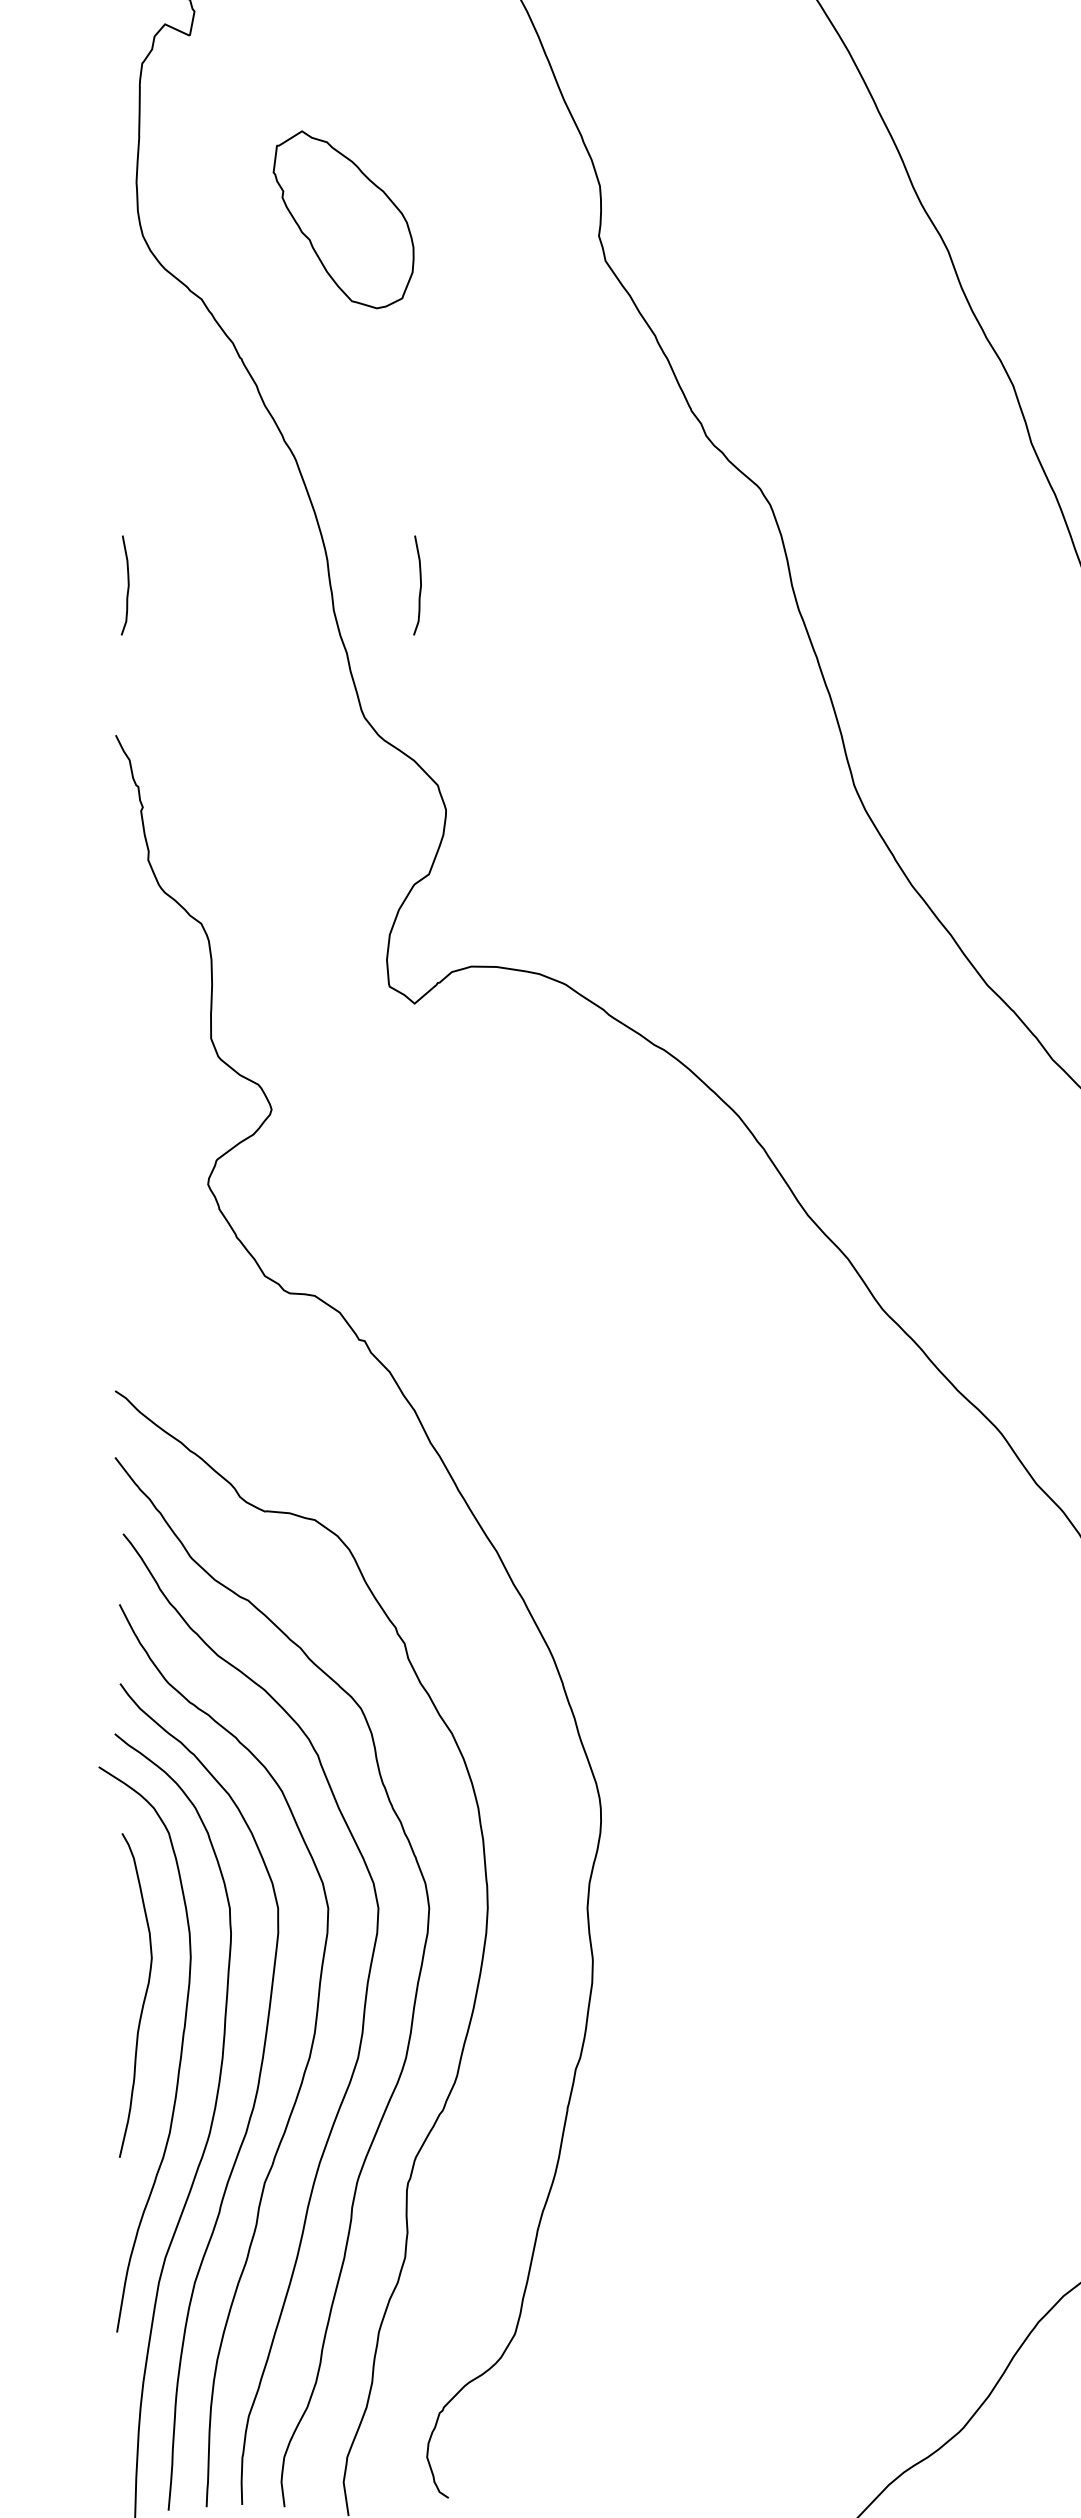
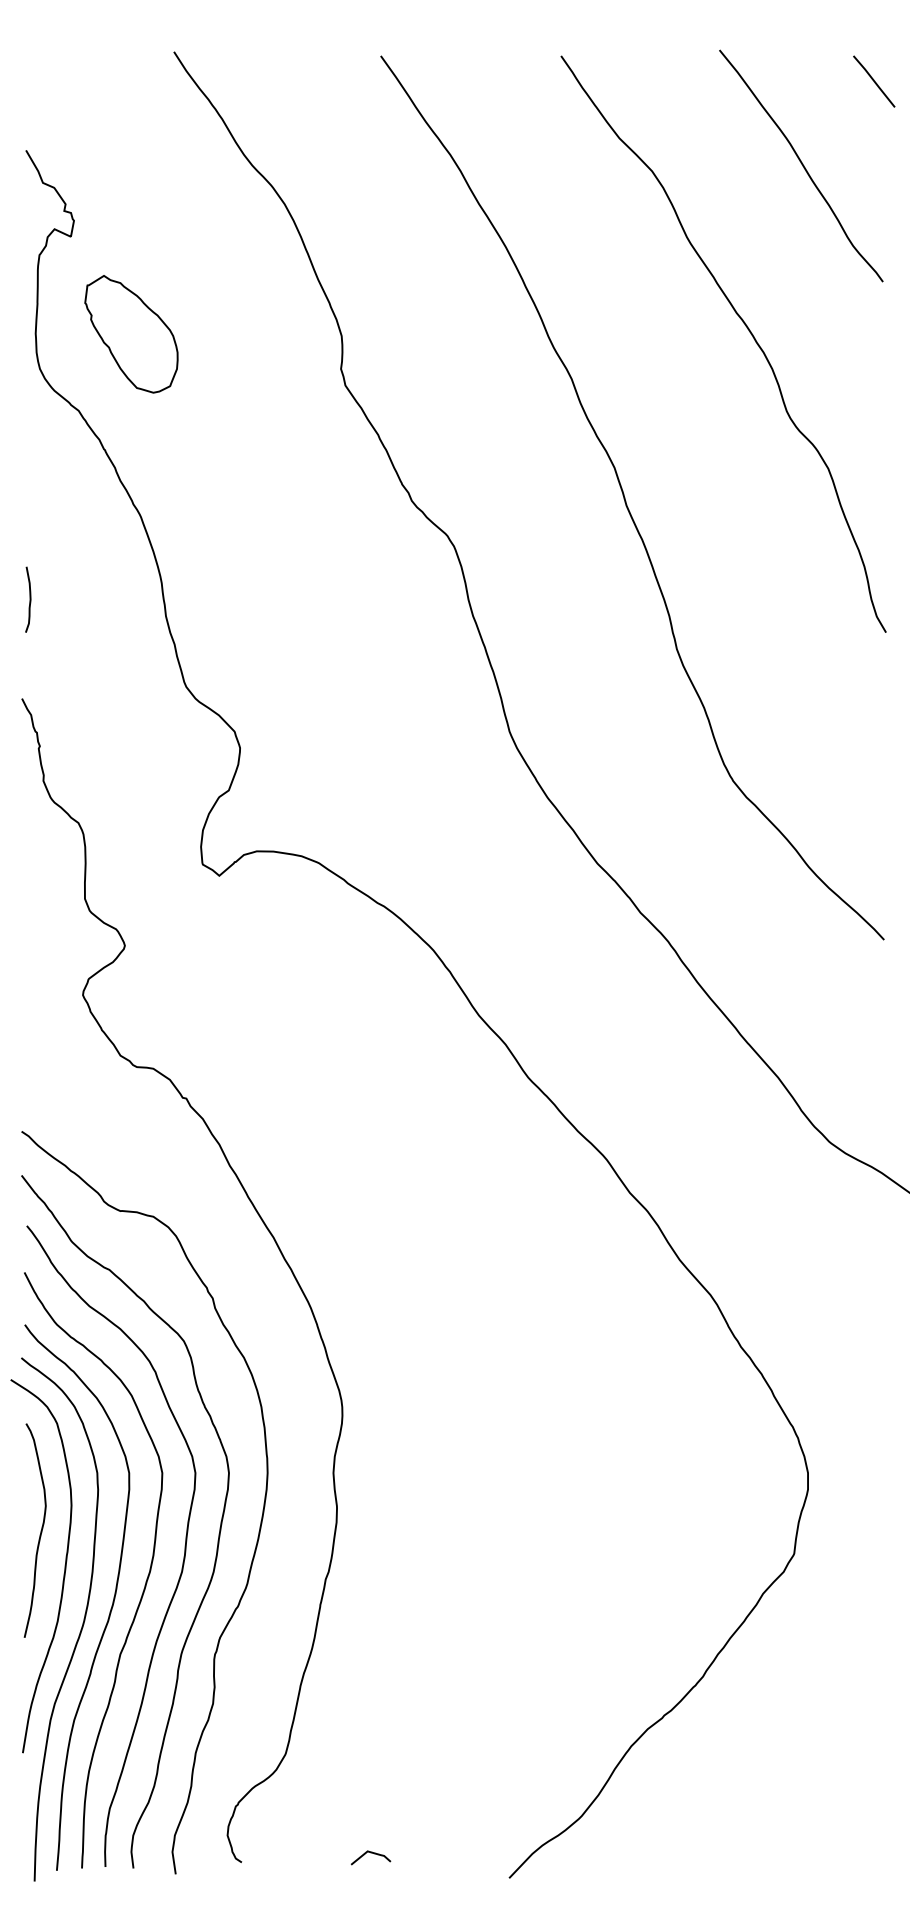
part: (343, 220) -> (131, 334), moved
curve: (419, 585) -> (222, 599), removed
line: (643, 2484) -> (370, 1853), added

